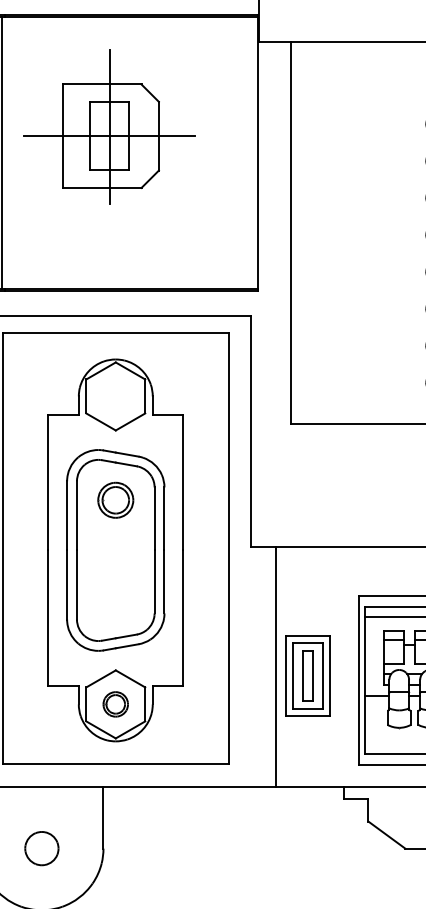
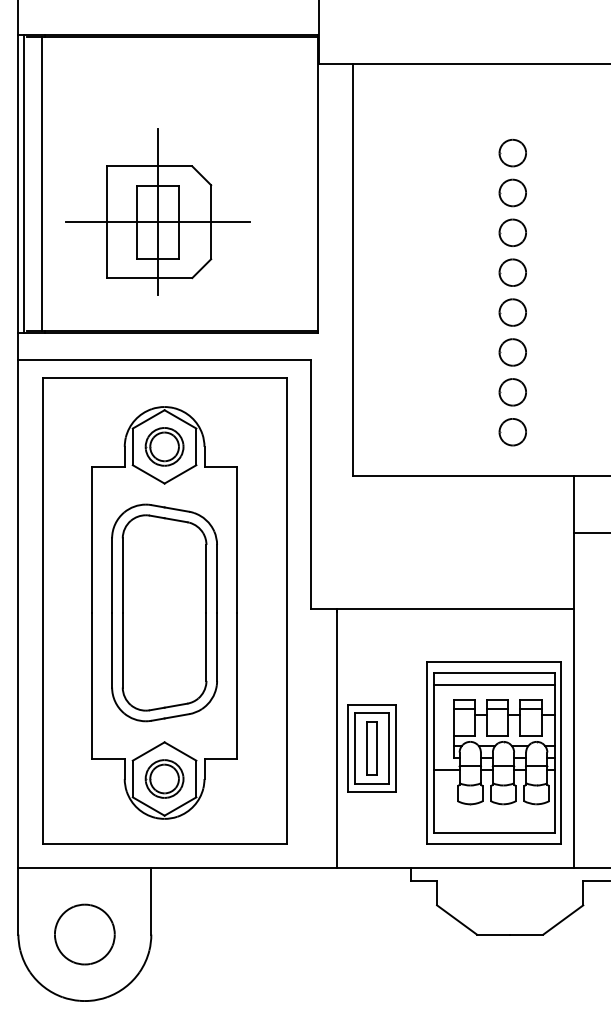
part: (109, 126) -> (157, 211), moved
part: (115, 499) -> (164, 446), moved
part: (115, 703) -> (164, 778), size x1.43
part: (41, 848) -> (84, 934), size x1.67

